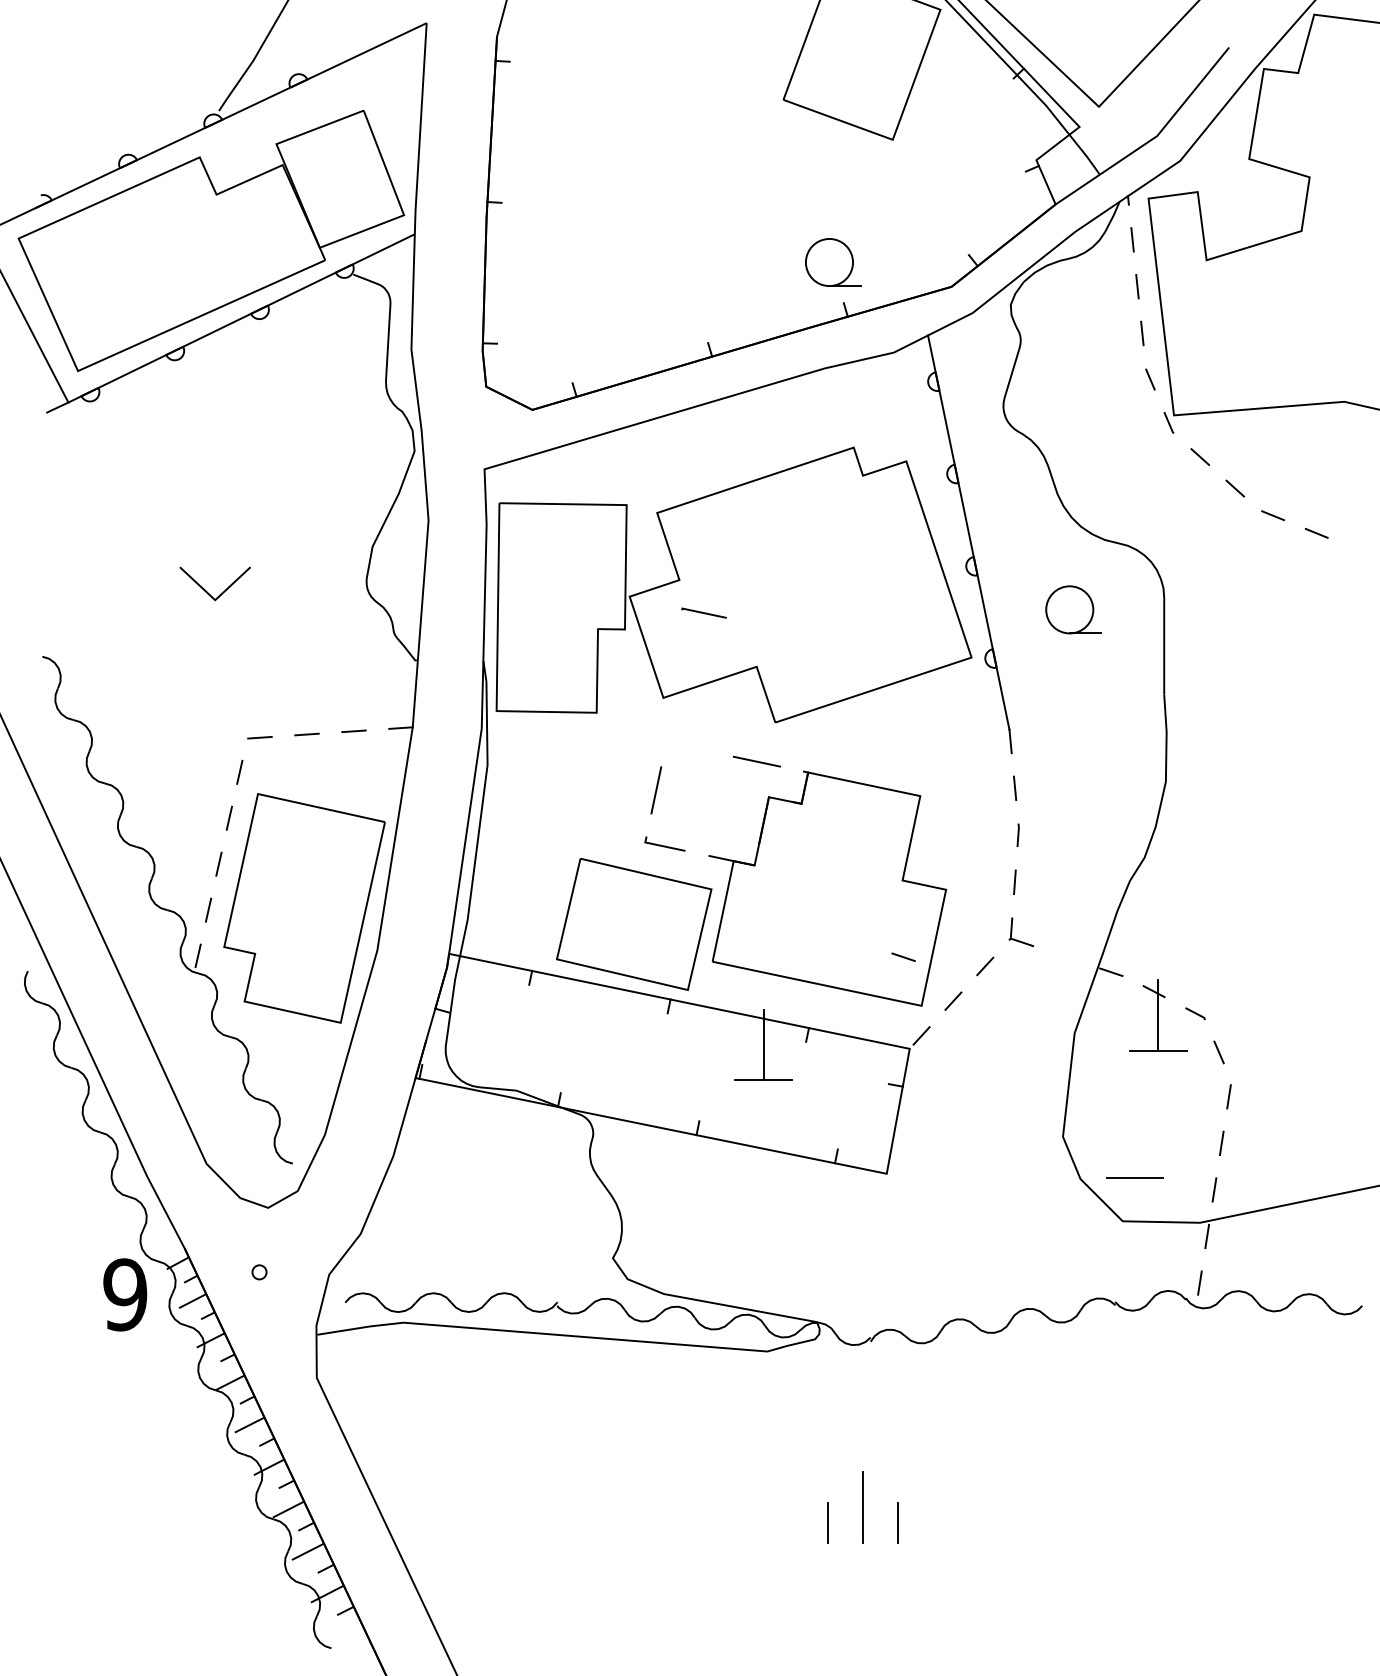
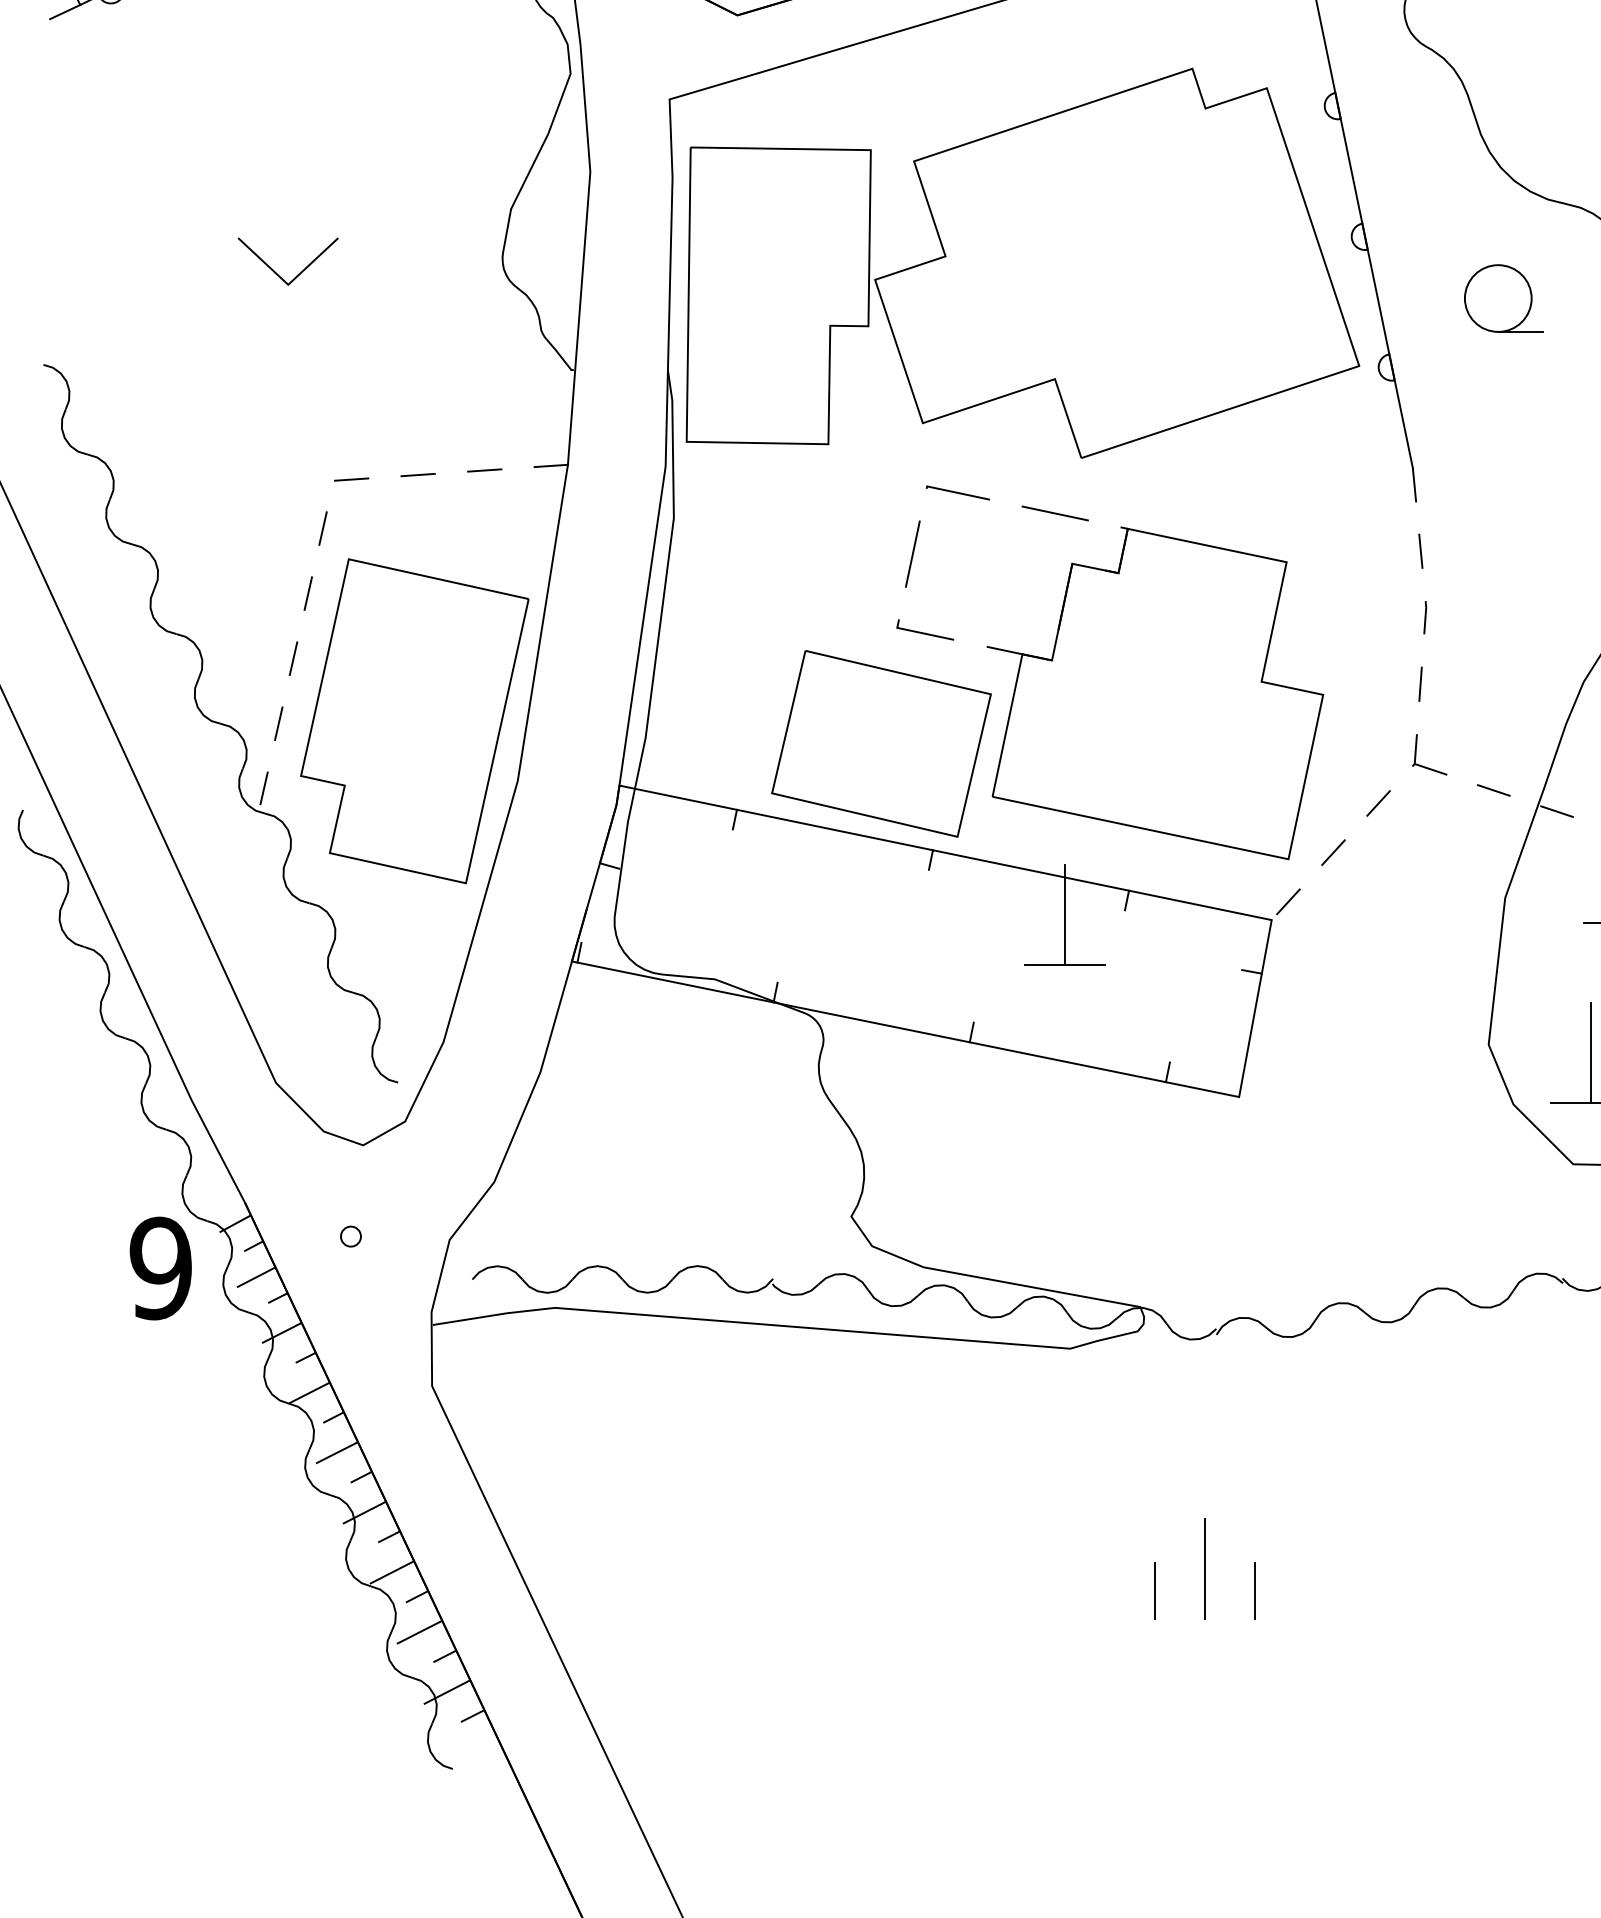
line: (703, 612) -> (956, 491), moved
line: (903, 956) -> (1493, 789), moved
line: (1134, 1142) -> (1589, 1052), added

